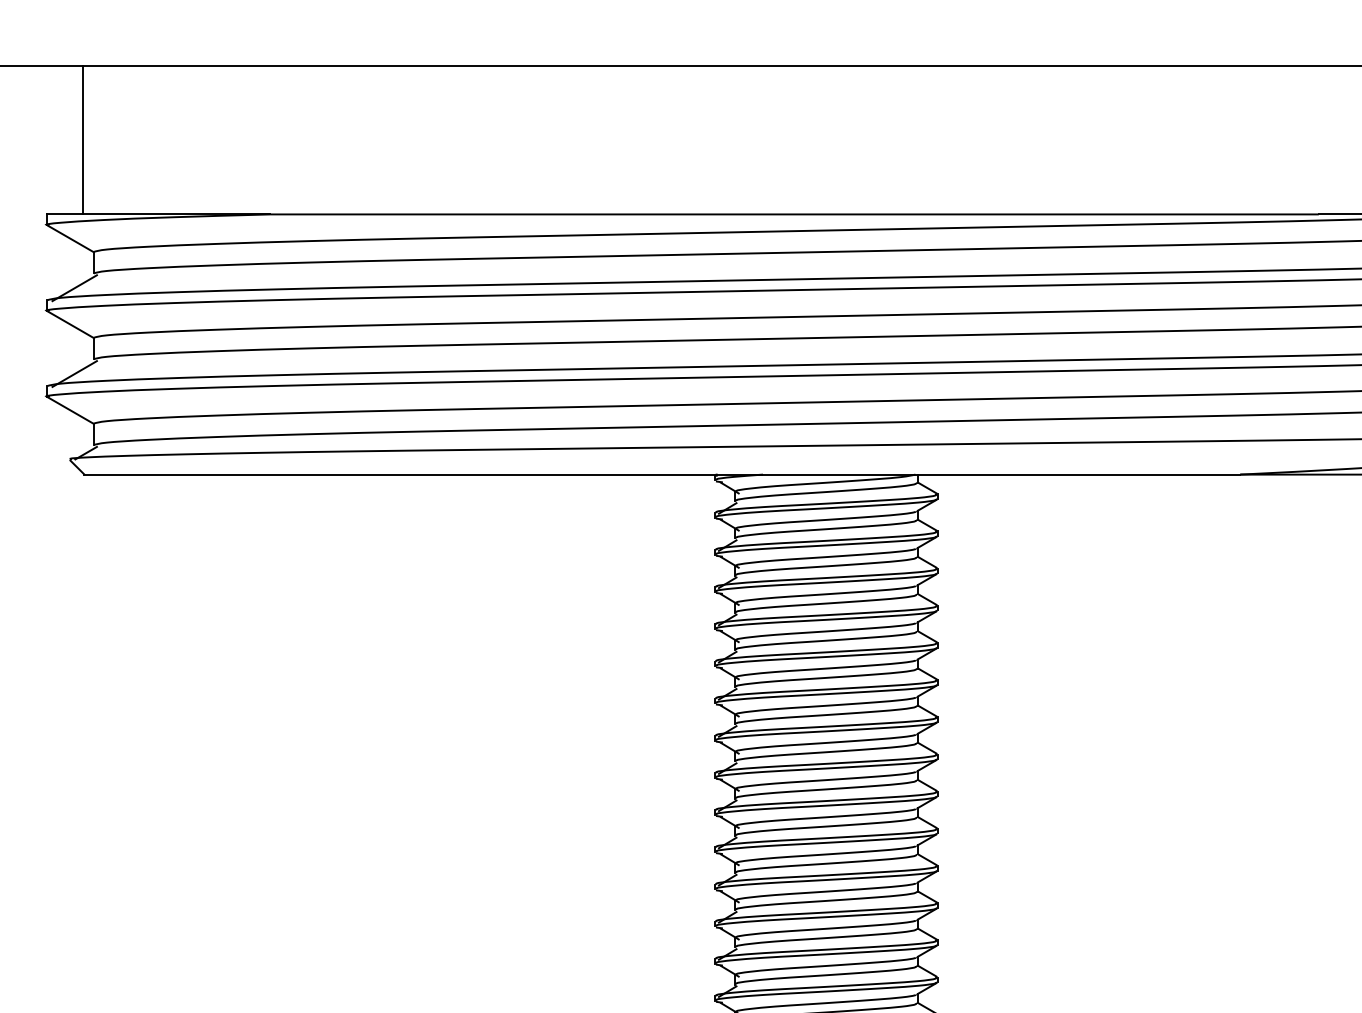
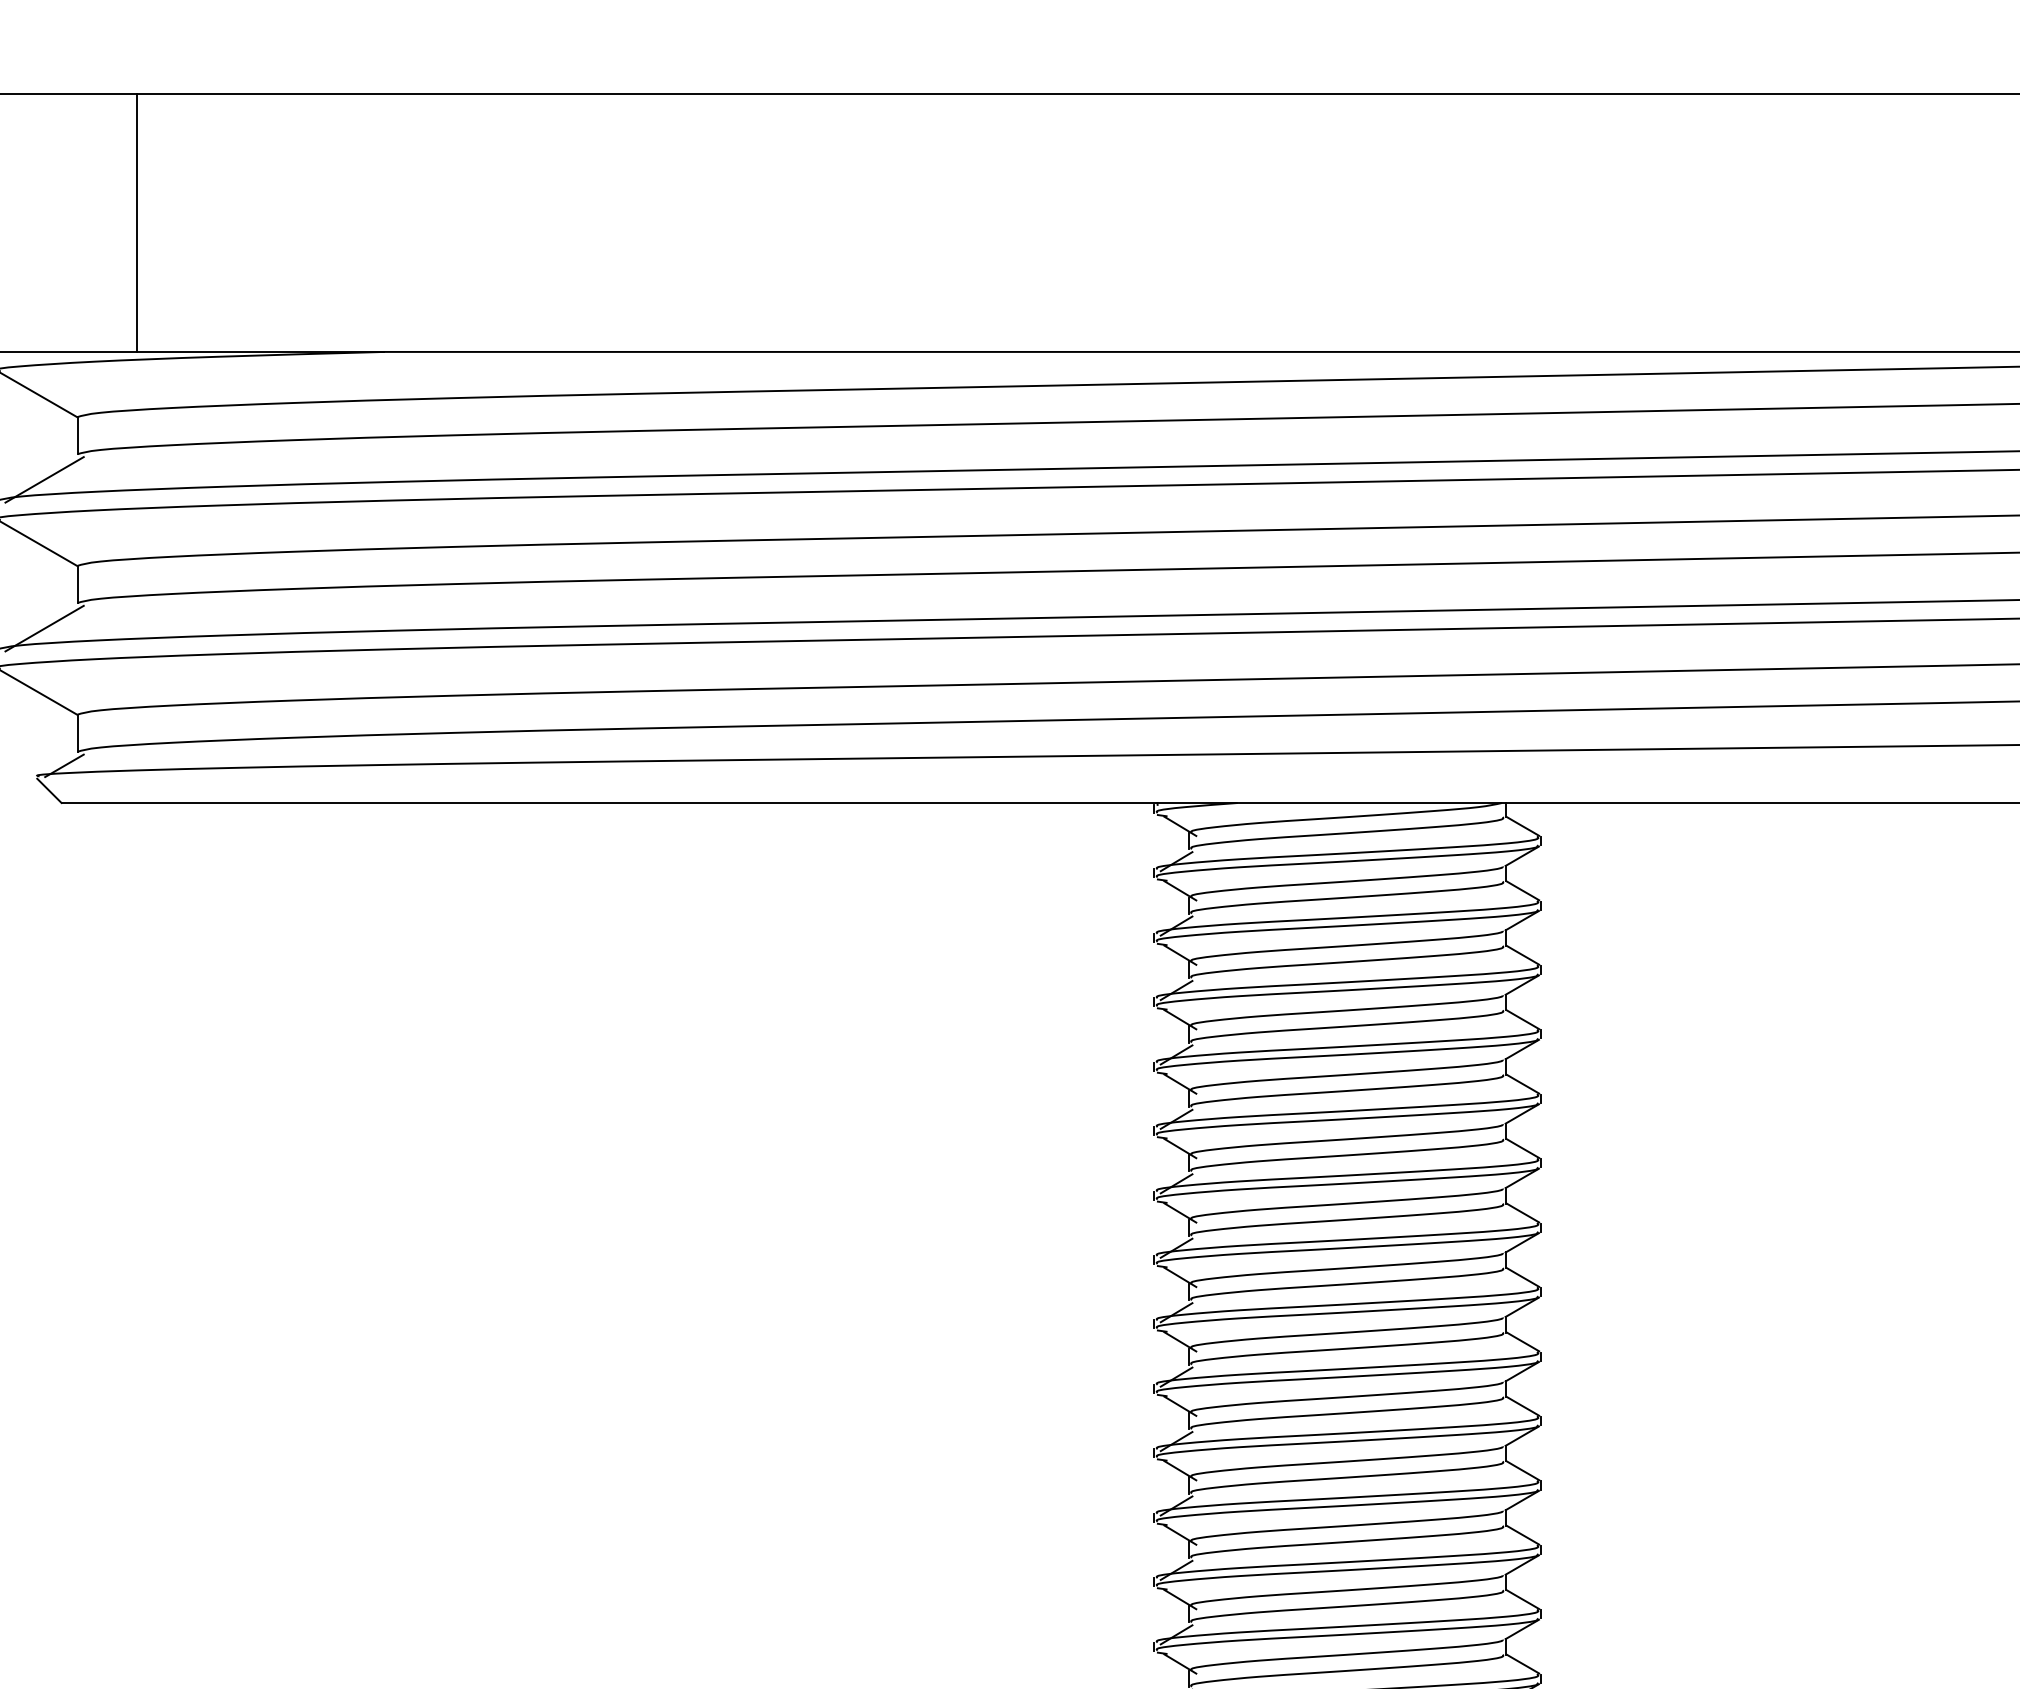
line: (82, 139) -> (136, 222), moved

